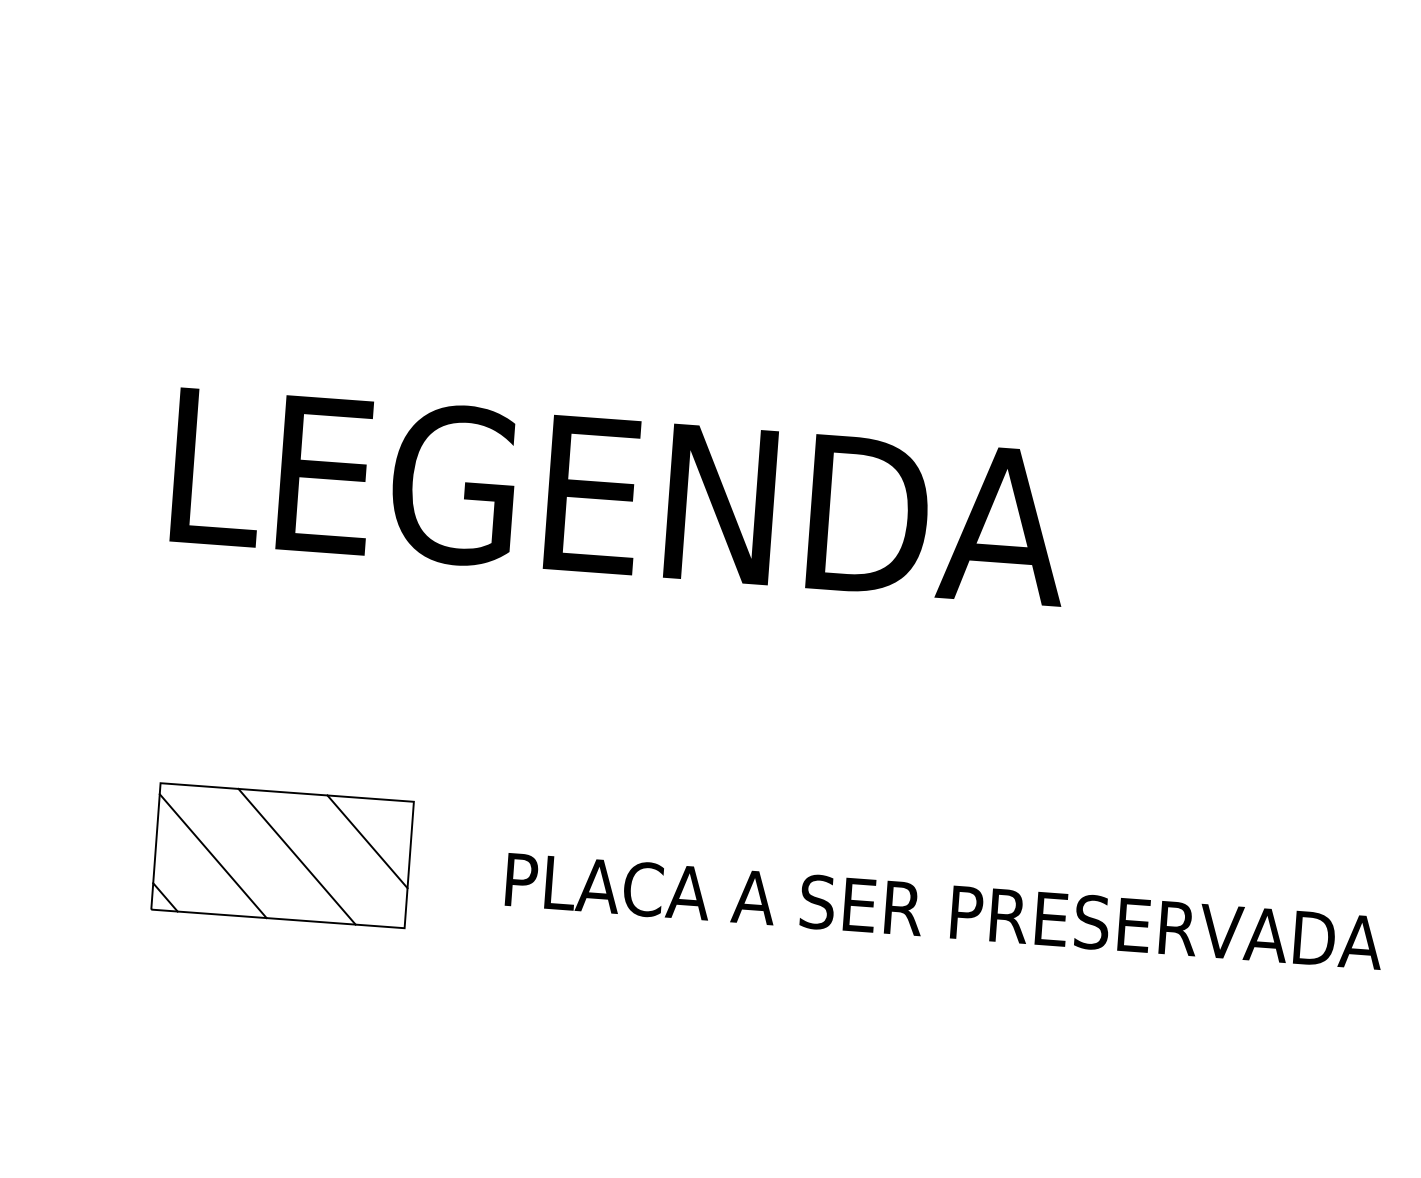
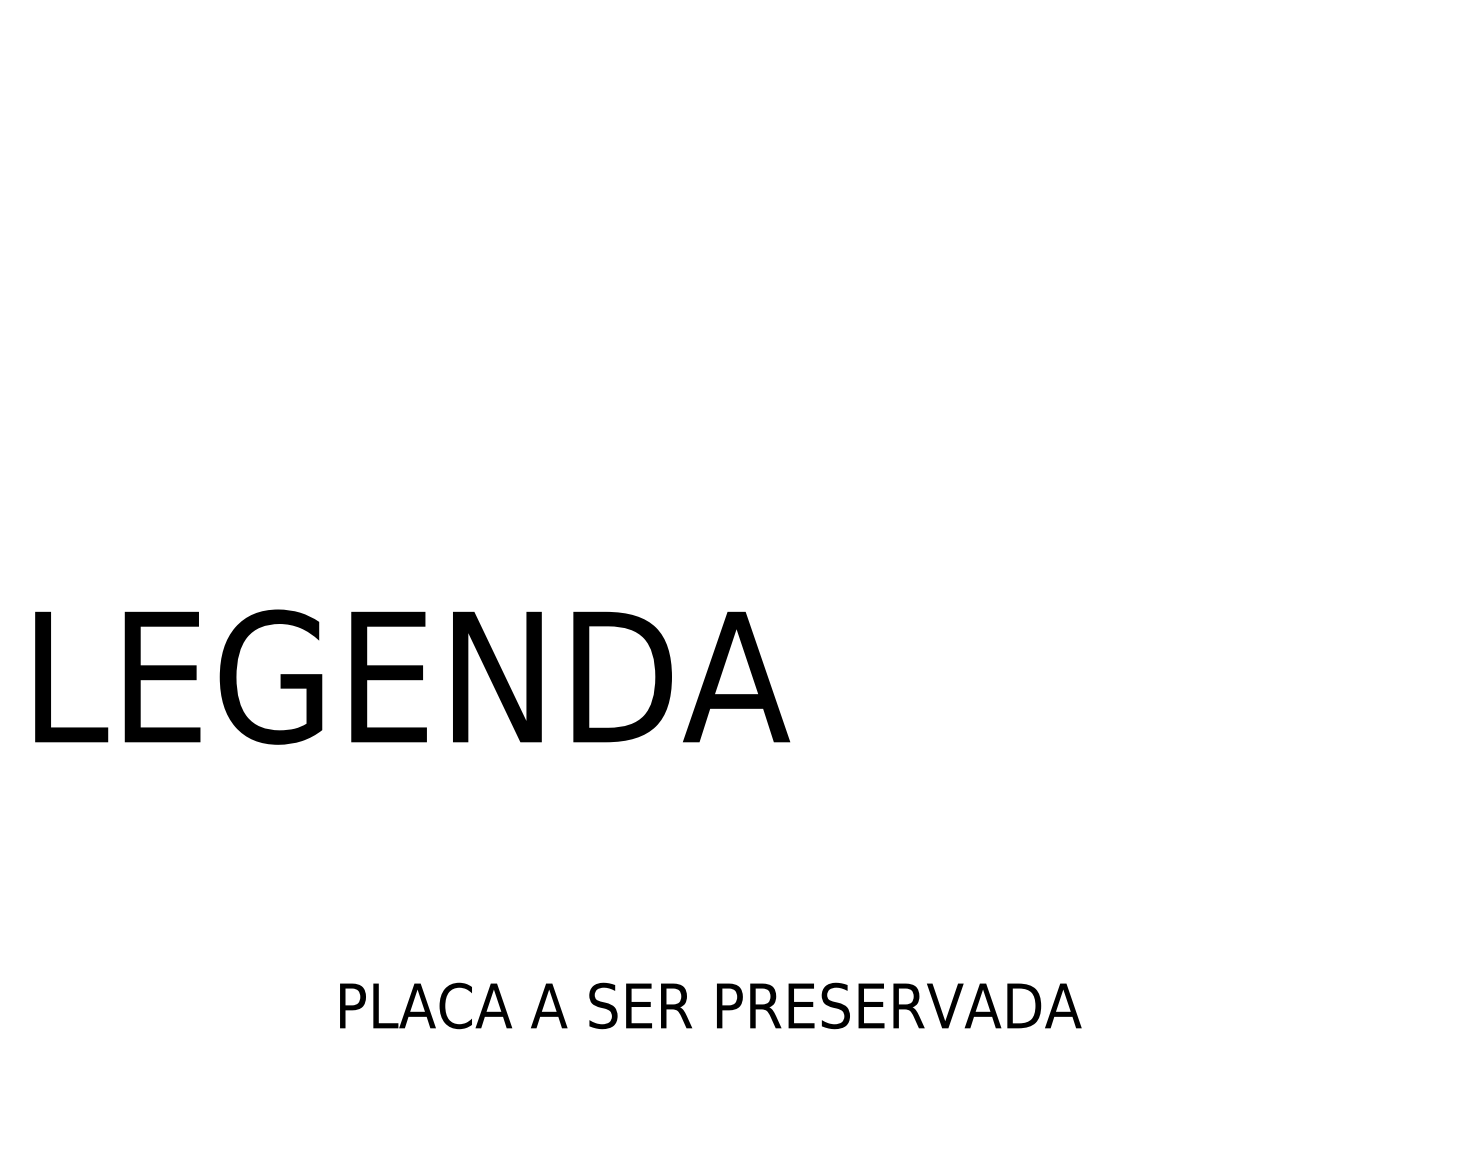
part: (282, 855) -> (149, 999), removed

